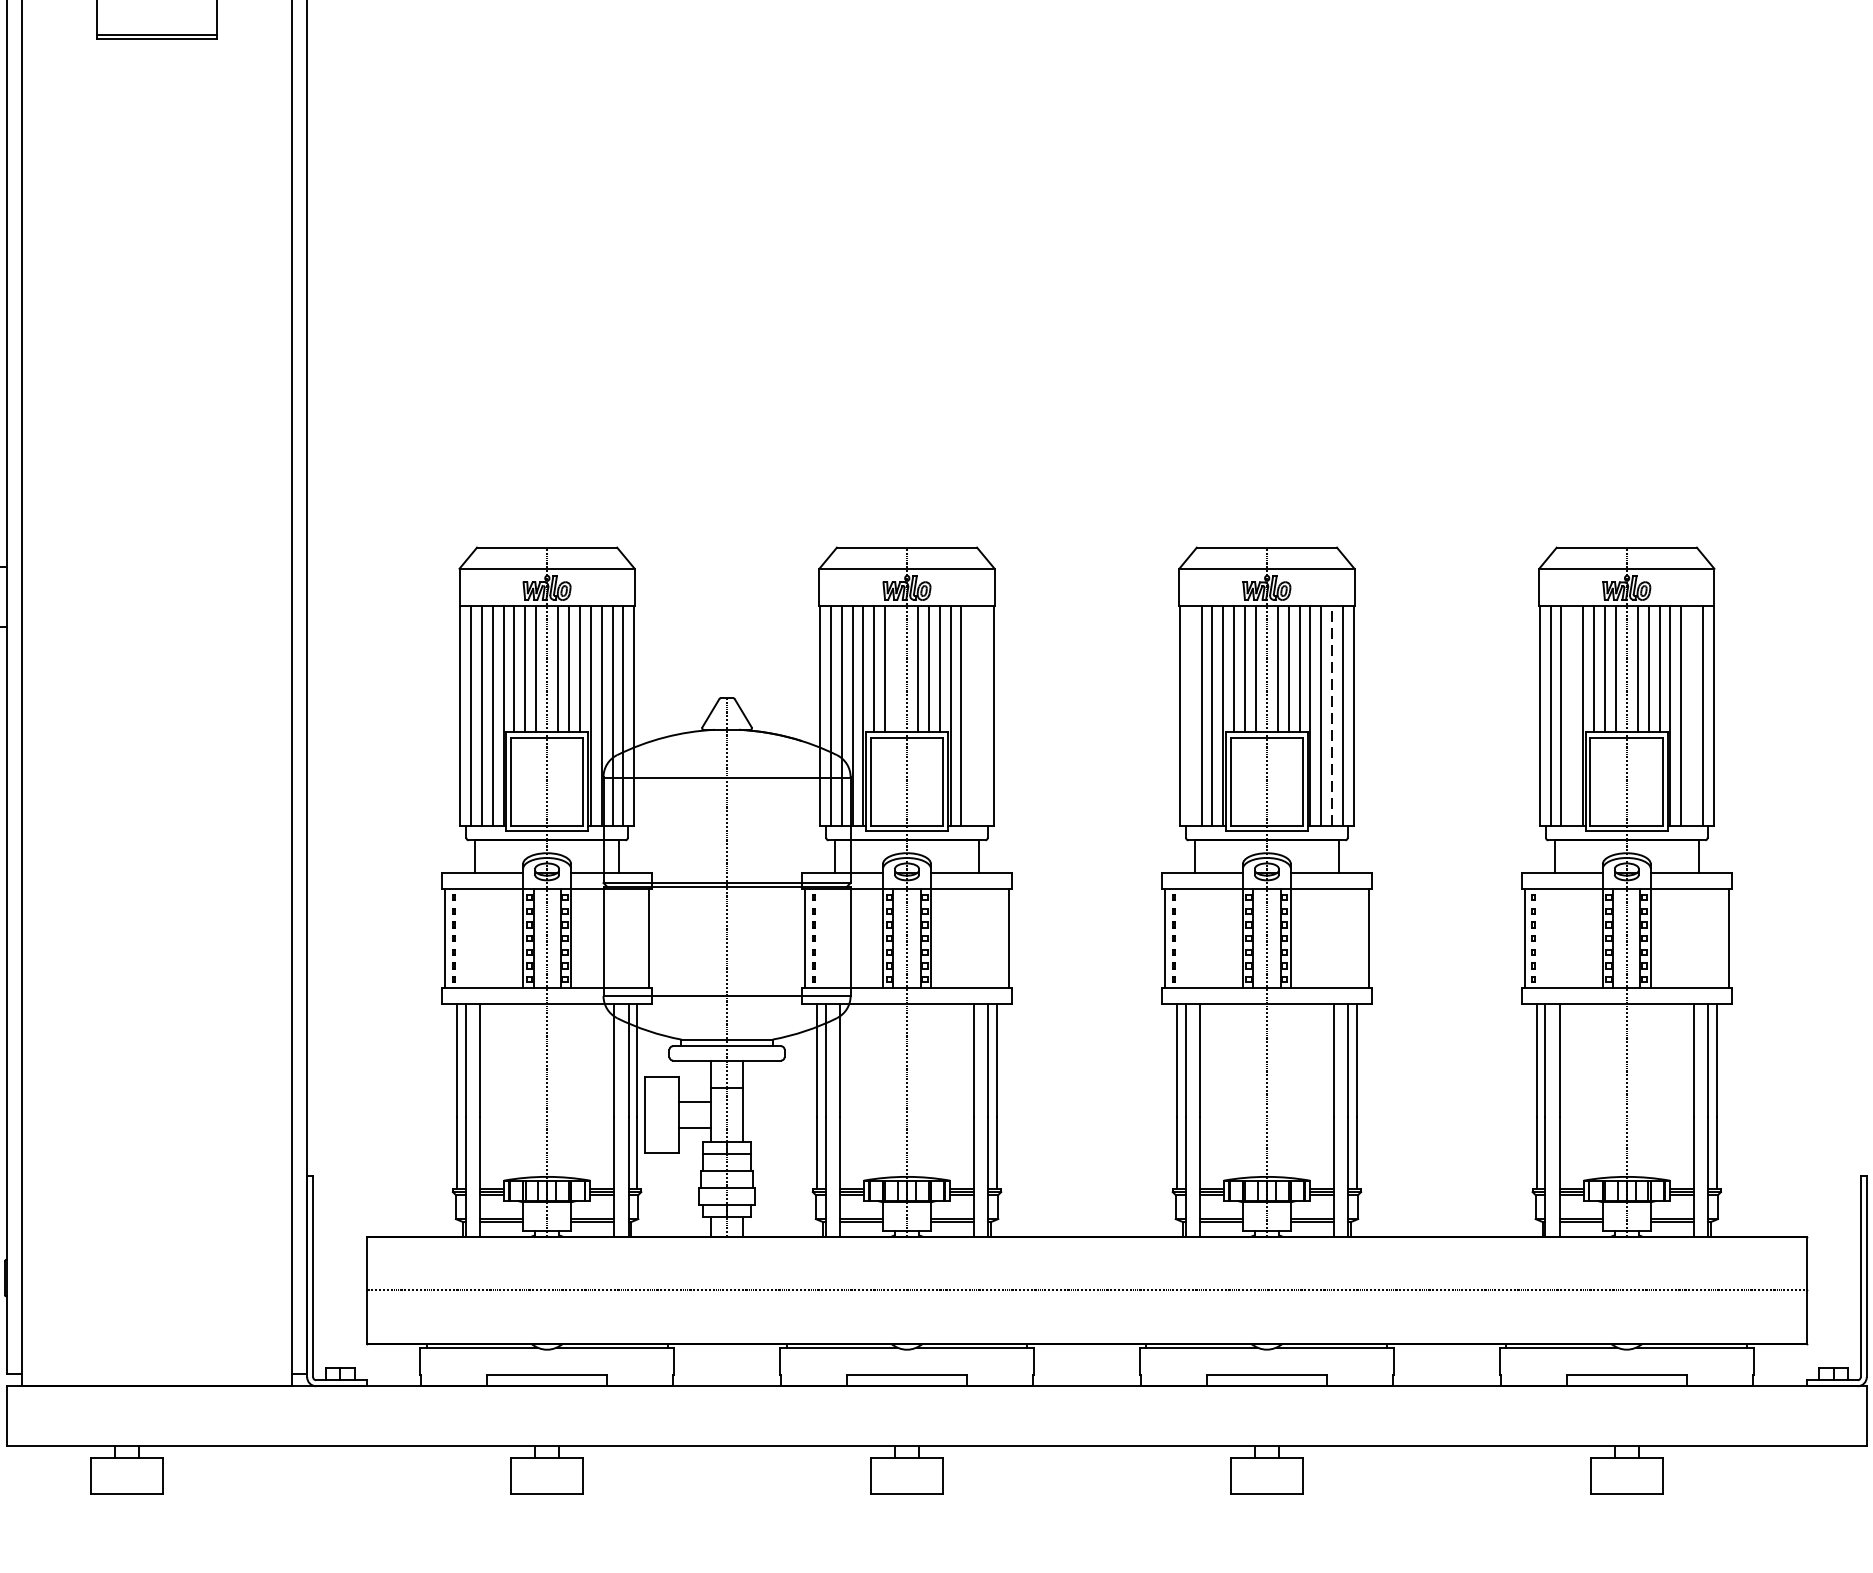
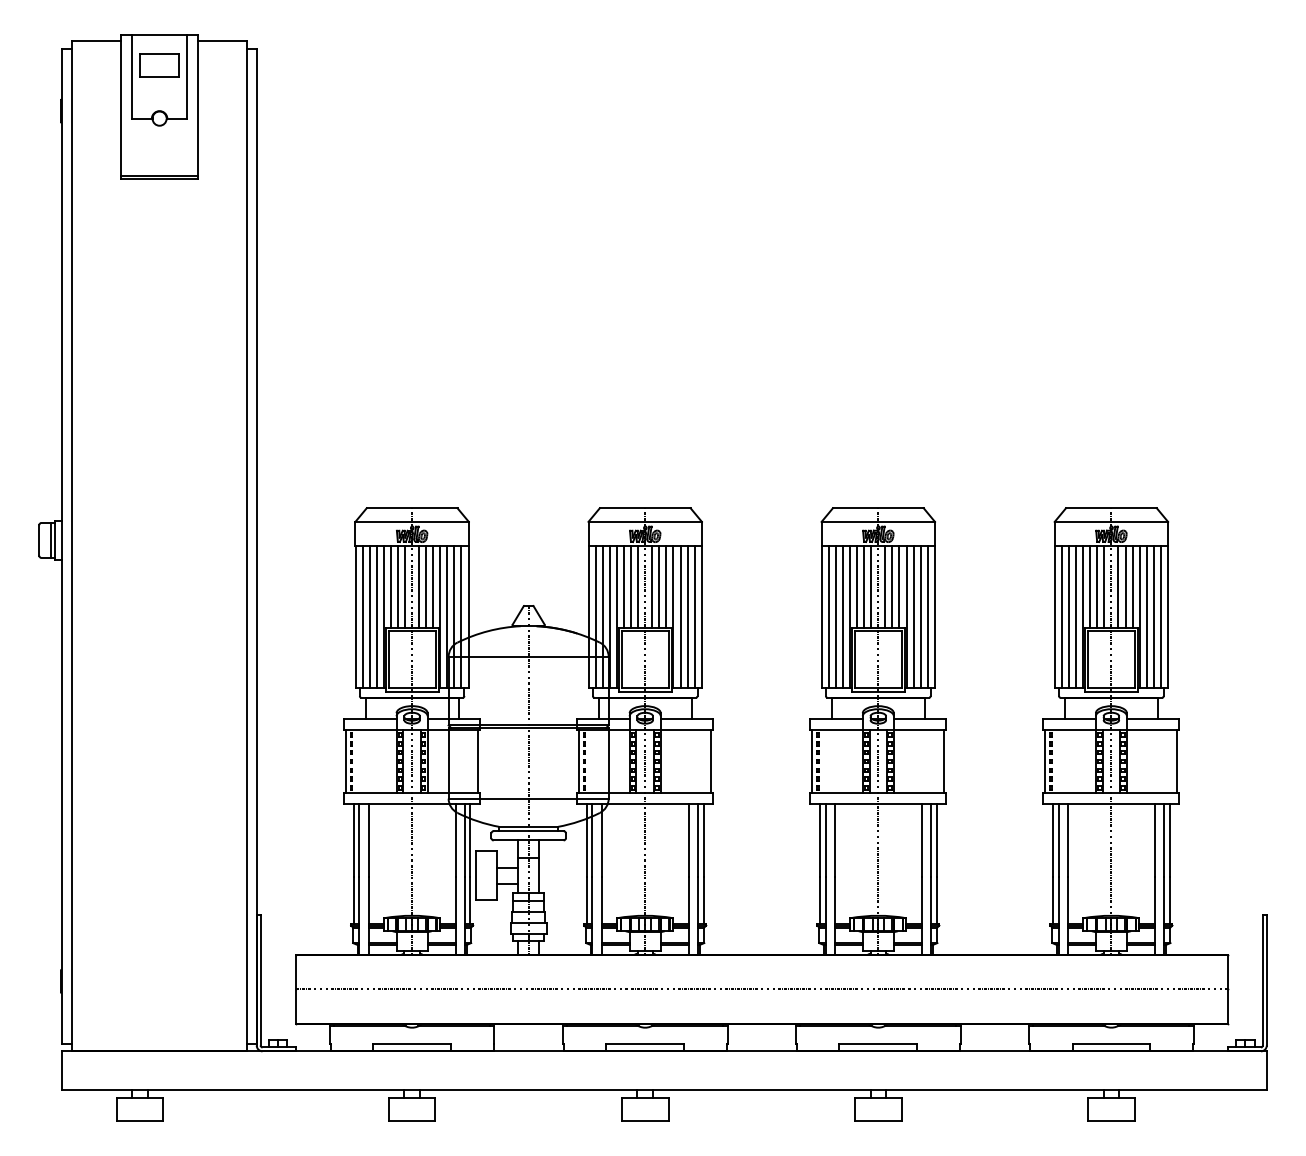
line: (896, 668) -> (638, 586), added
line: (1332, 714) -> (920, 616), dashed -> solid
line: (972, 716) -> (687, 617), added
line: (983, 716) -> (694, 617), added
line: (1189, 716) -> (828, 617), added
line: (1572, 716) -> (1076, 617), added
line: (1691, 716) -> (1153, 617), added

